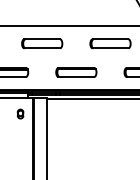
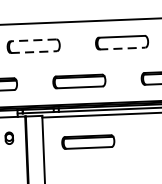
line: (42, 39) -> (33, 40), solid -> dashed
line: (42, 48) -> (34, 52), solid -> dashed
line: (110, 48) -> (122, 48), solid -> dashed
part: (81, 119) -> (88, 142), added

